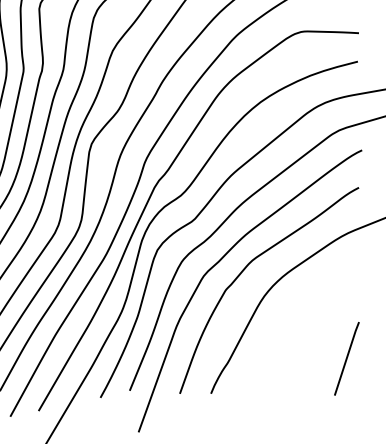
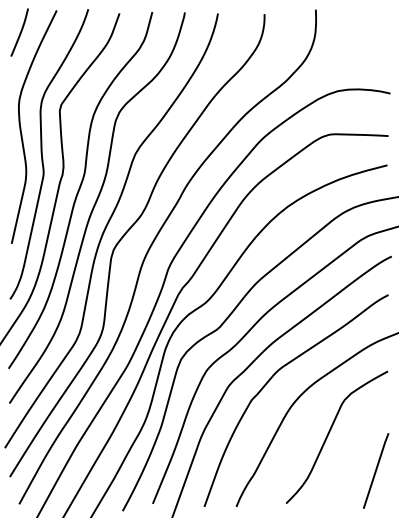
curve: (301, 323) -> (329, 434), added

